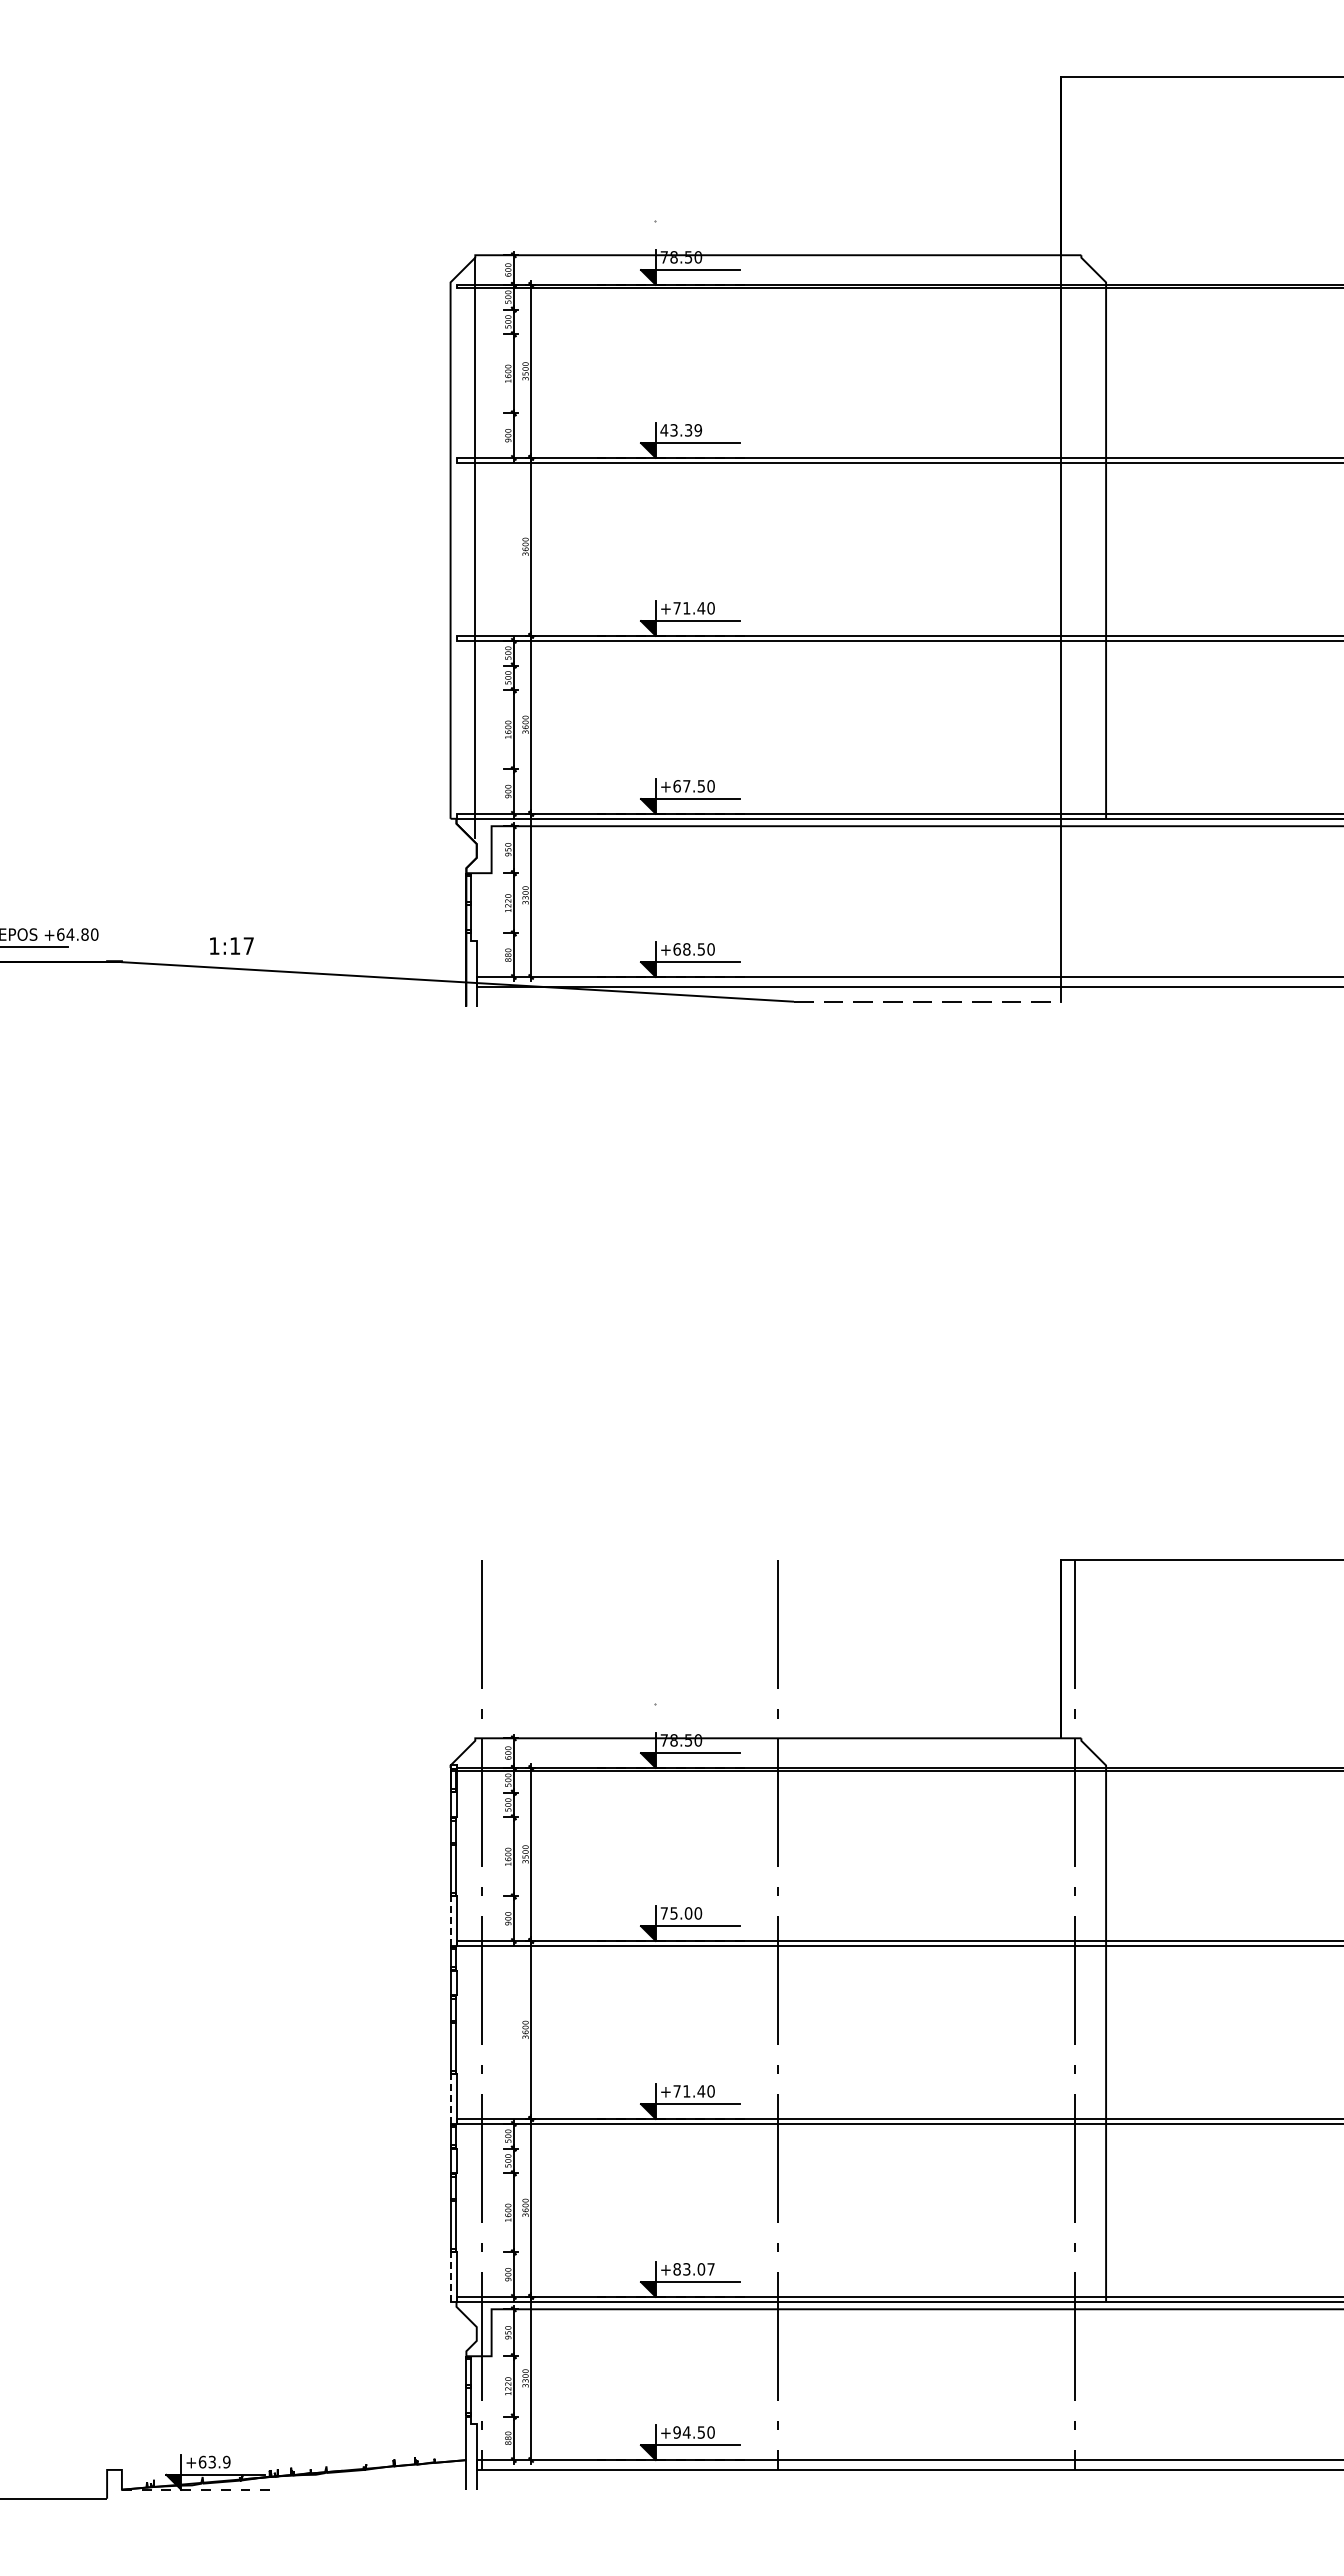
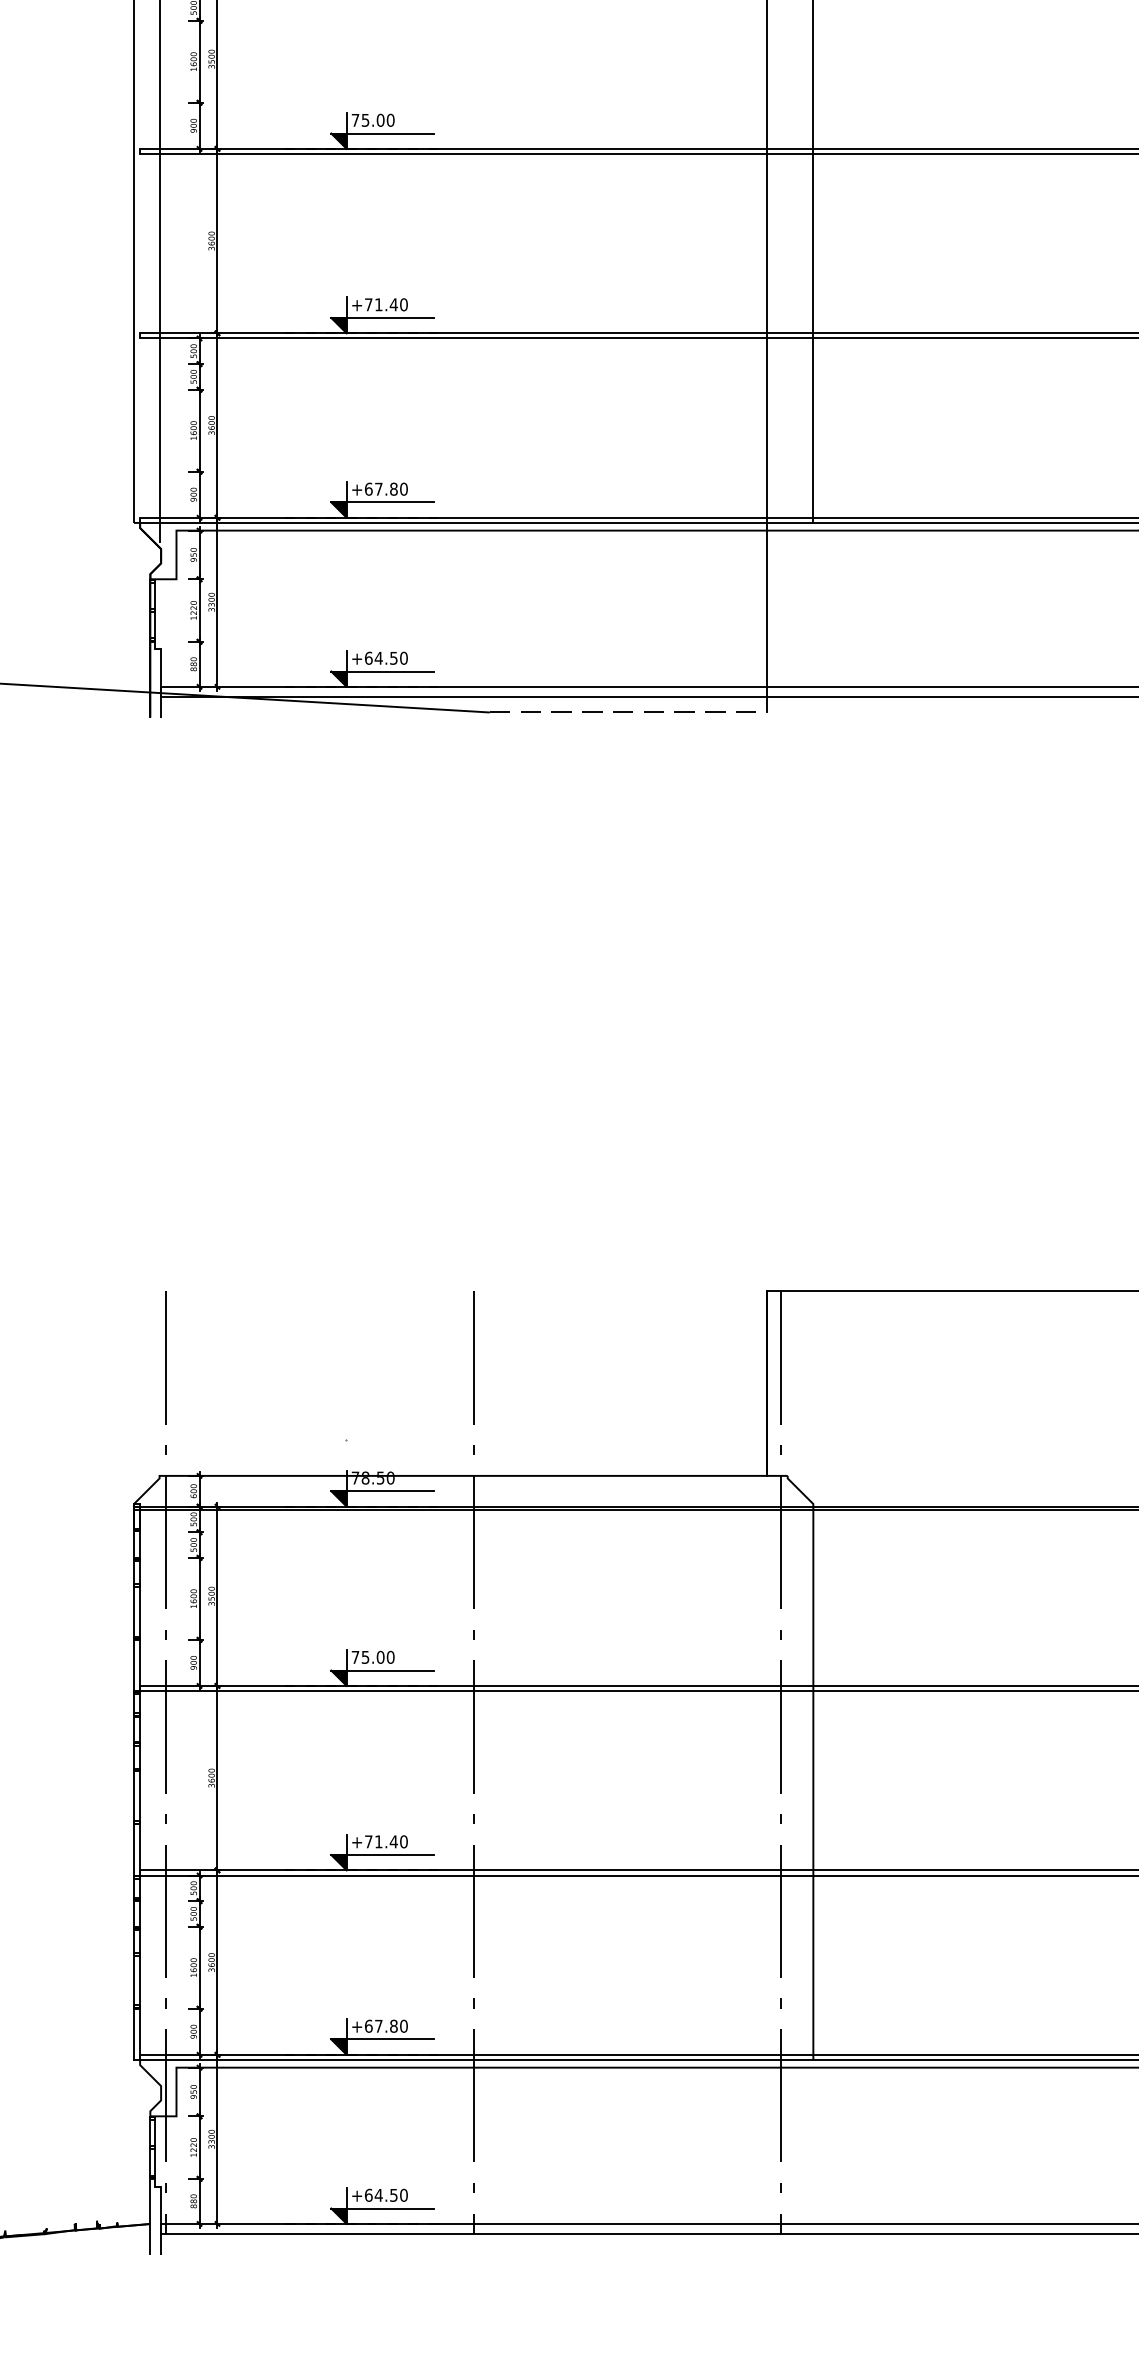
text: (680, 430) -> (372, 120), 43.39 -> 75.00
text: (701, 786) -> (394, 489), +67.50 -> +67.80
text: (686, 949) -> (378, 658), +68.50 -> +64.50
line: (450, 1921) -> (133, 1665), dashed -> solid
line: (450, 2099) -> (133, 1850), dashed -> solid
text: (693, 2269) -> (385, 2026), +83.07 -> +67.80
line: (450, 2277) -> (133, 2034), dashed -> solid
text: (676, 2432) -> (368, 2195), +94.50 -> +64.50

